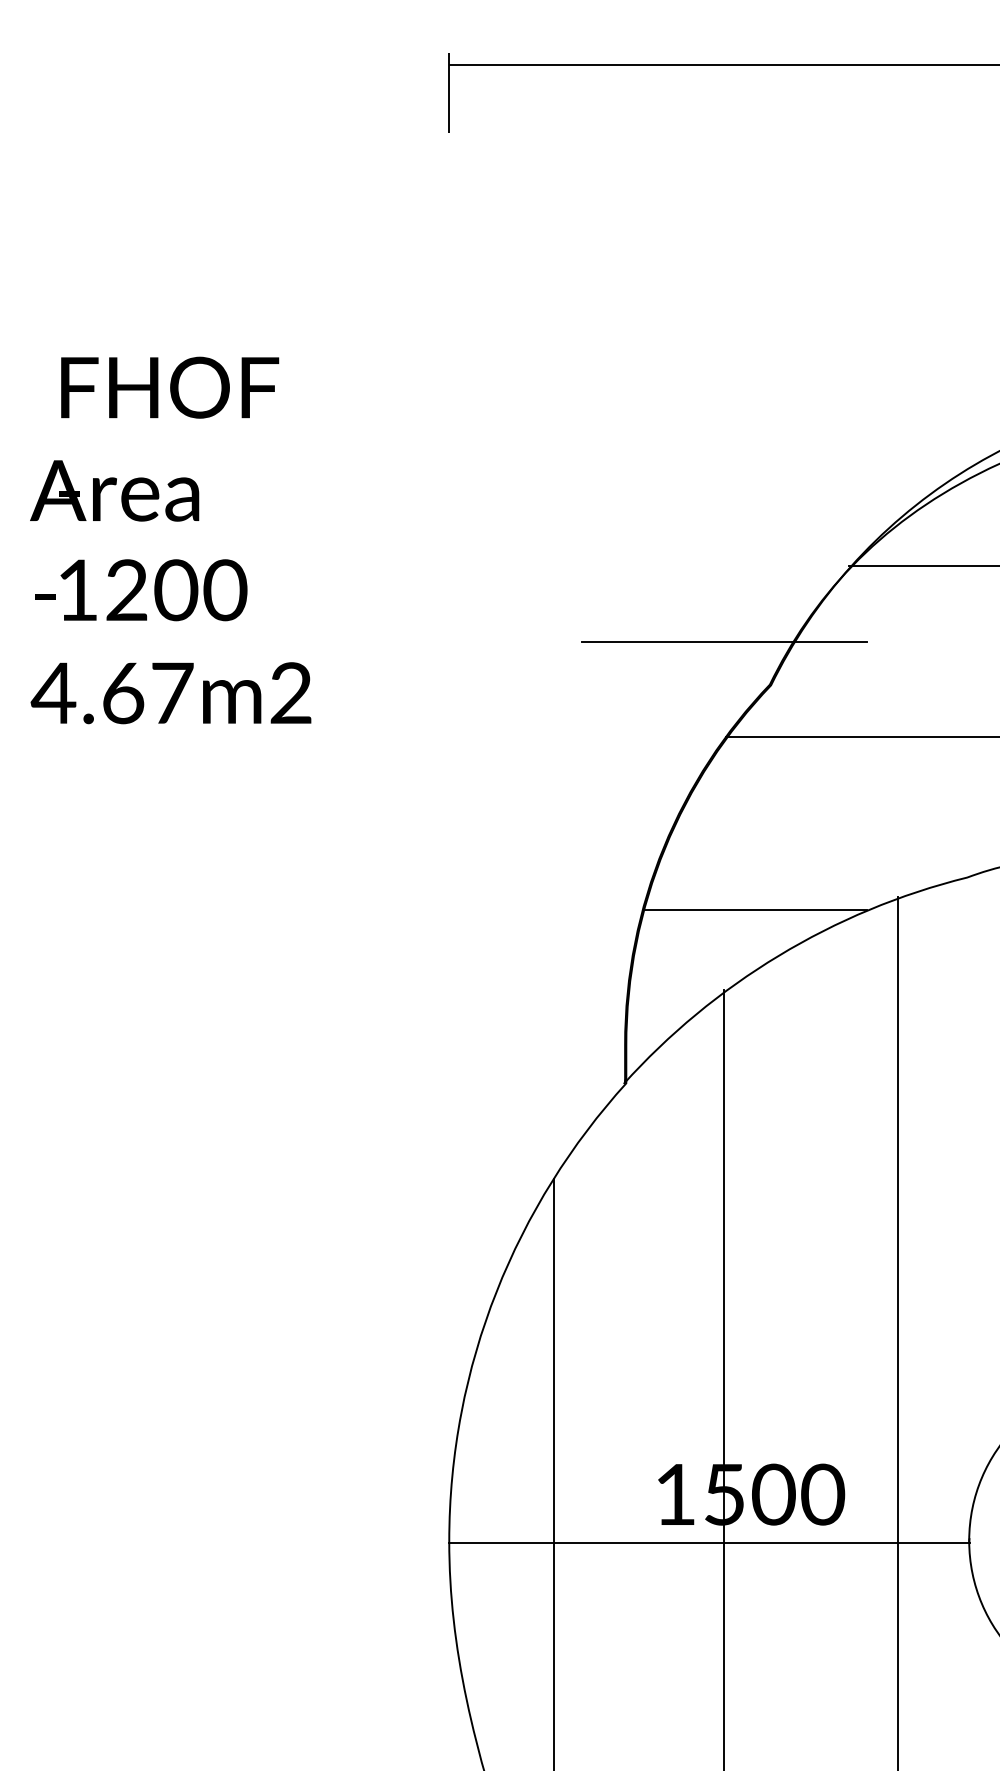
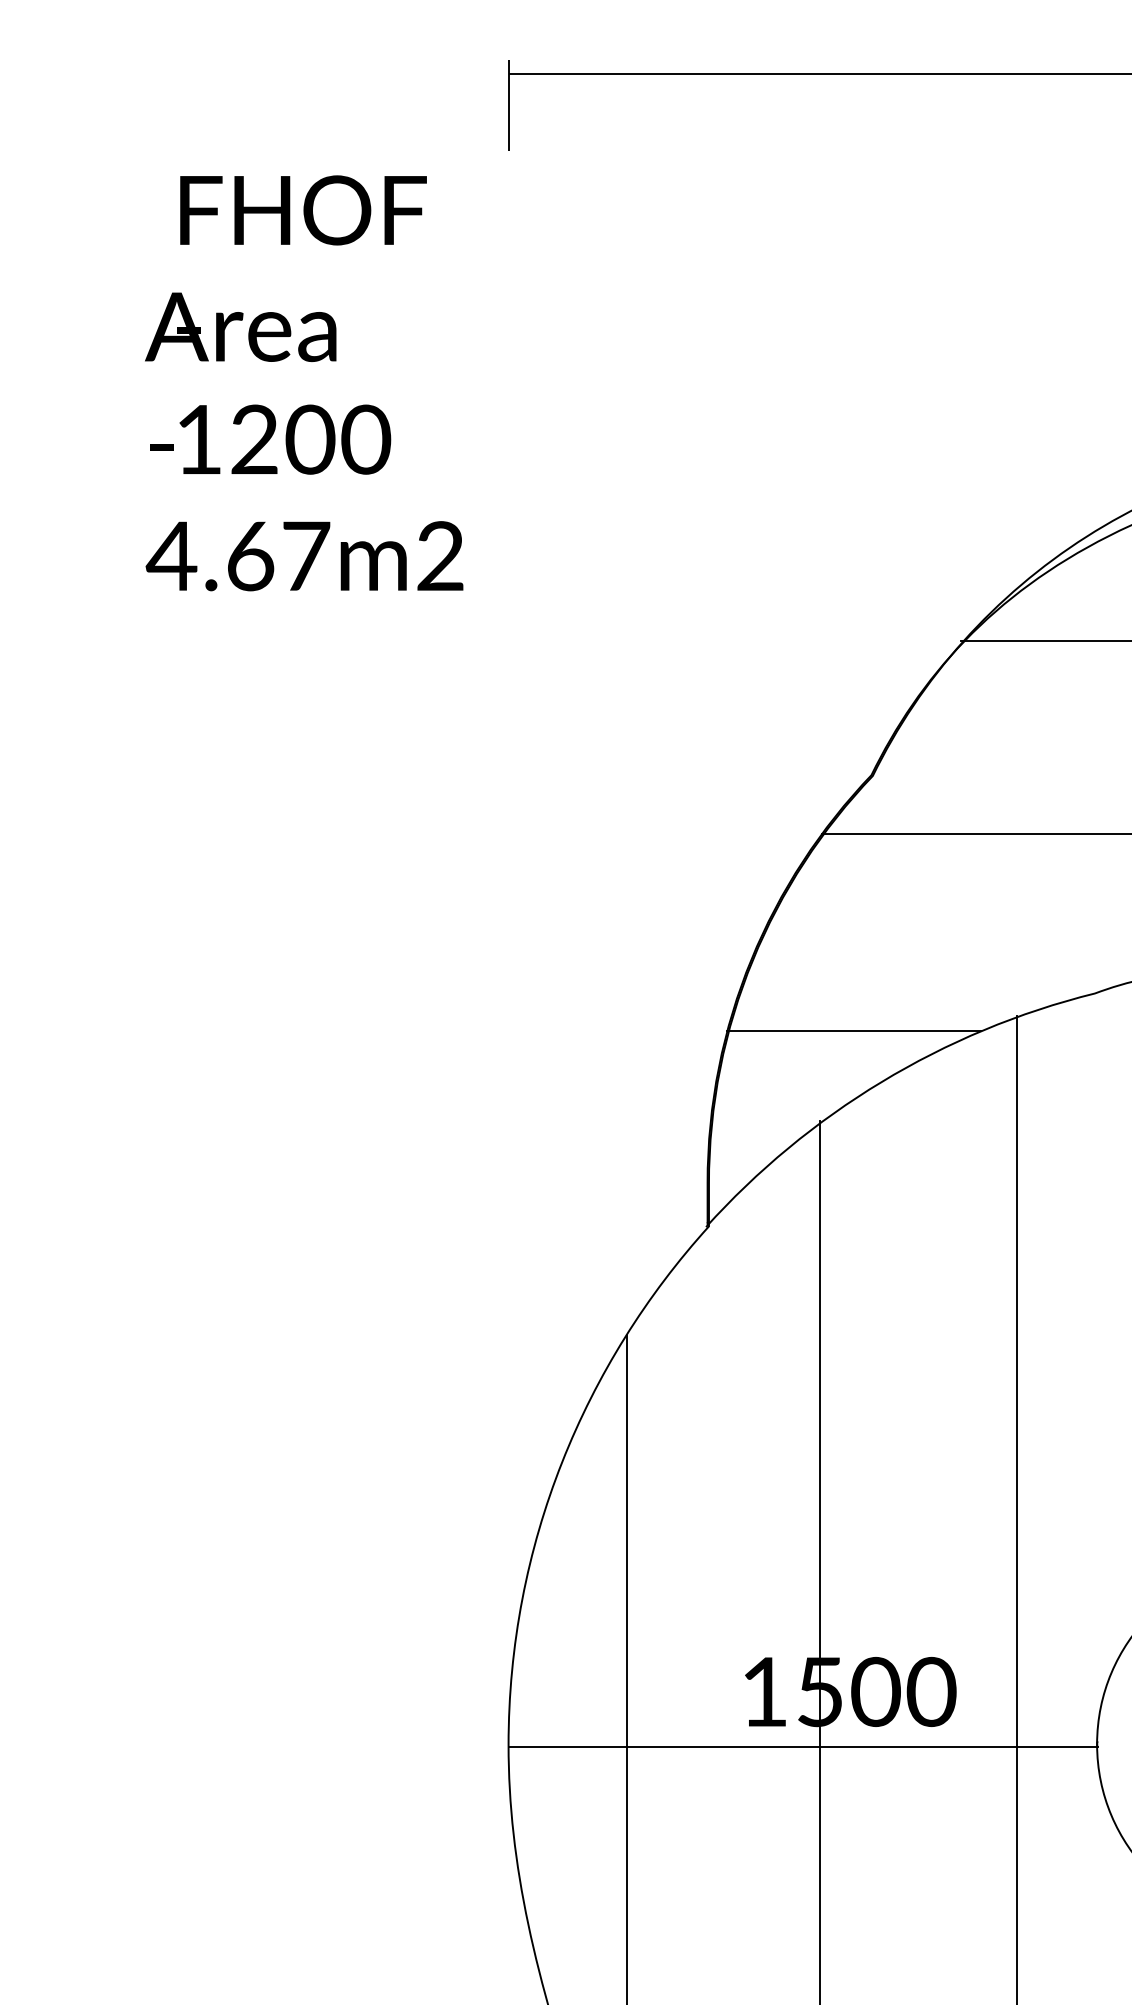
text: (170, 540) -> (303, 383), moved
line: (723, 642) -> (818, 727), removed

